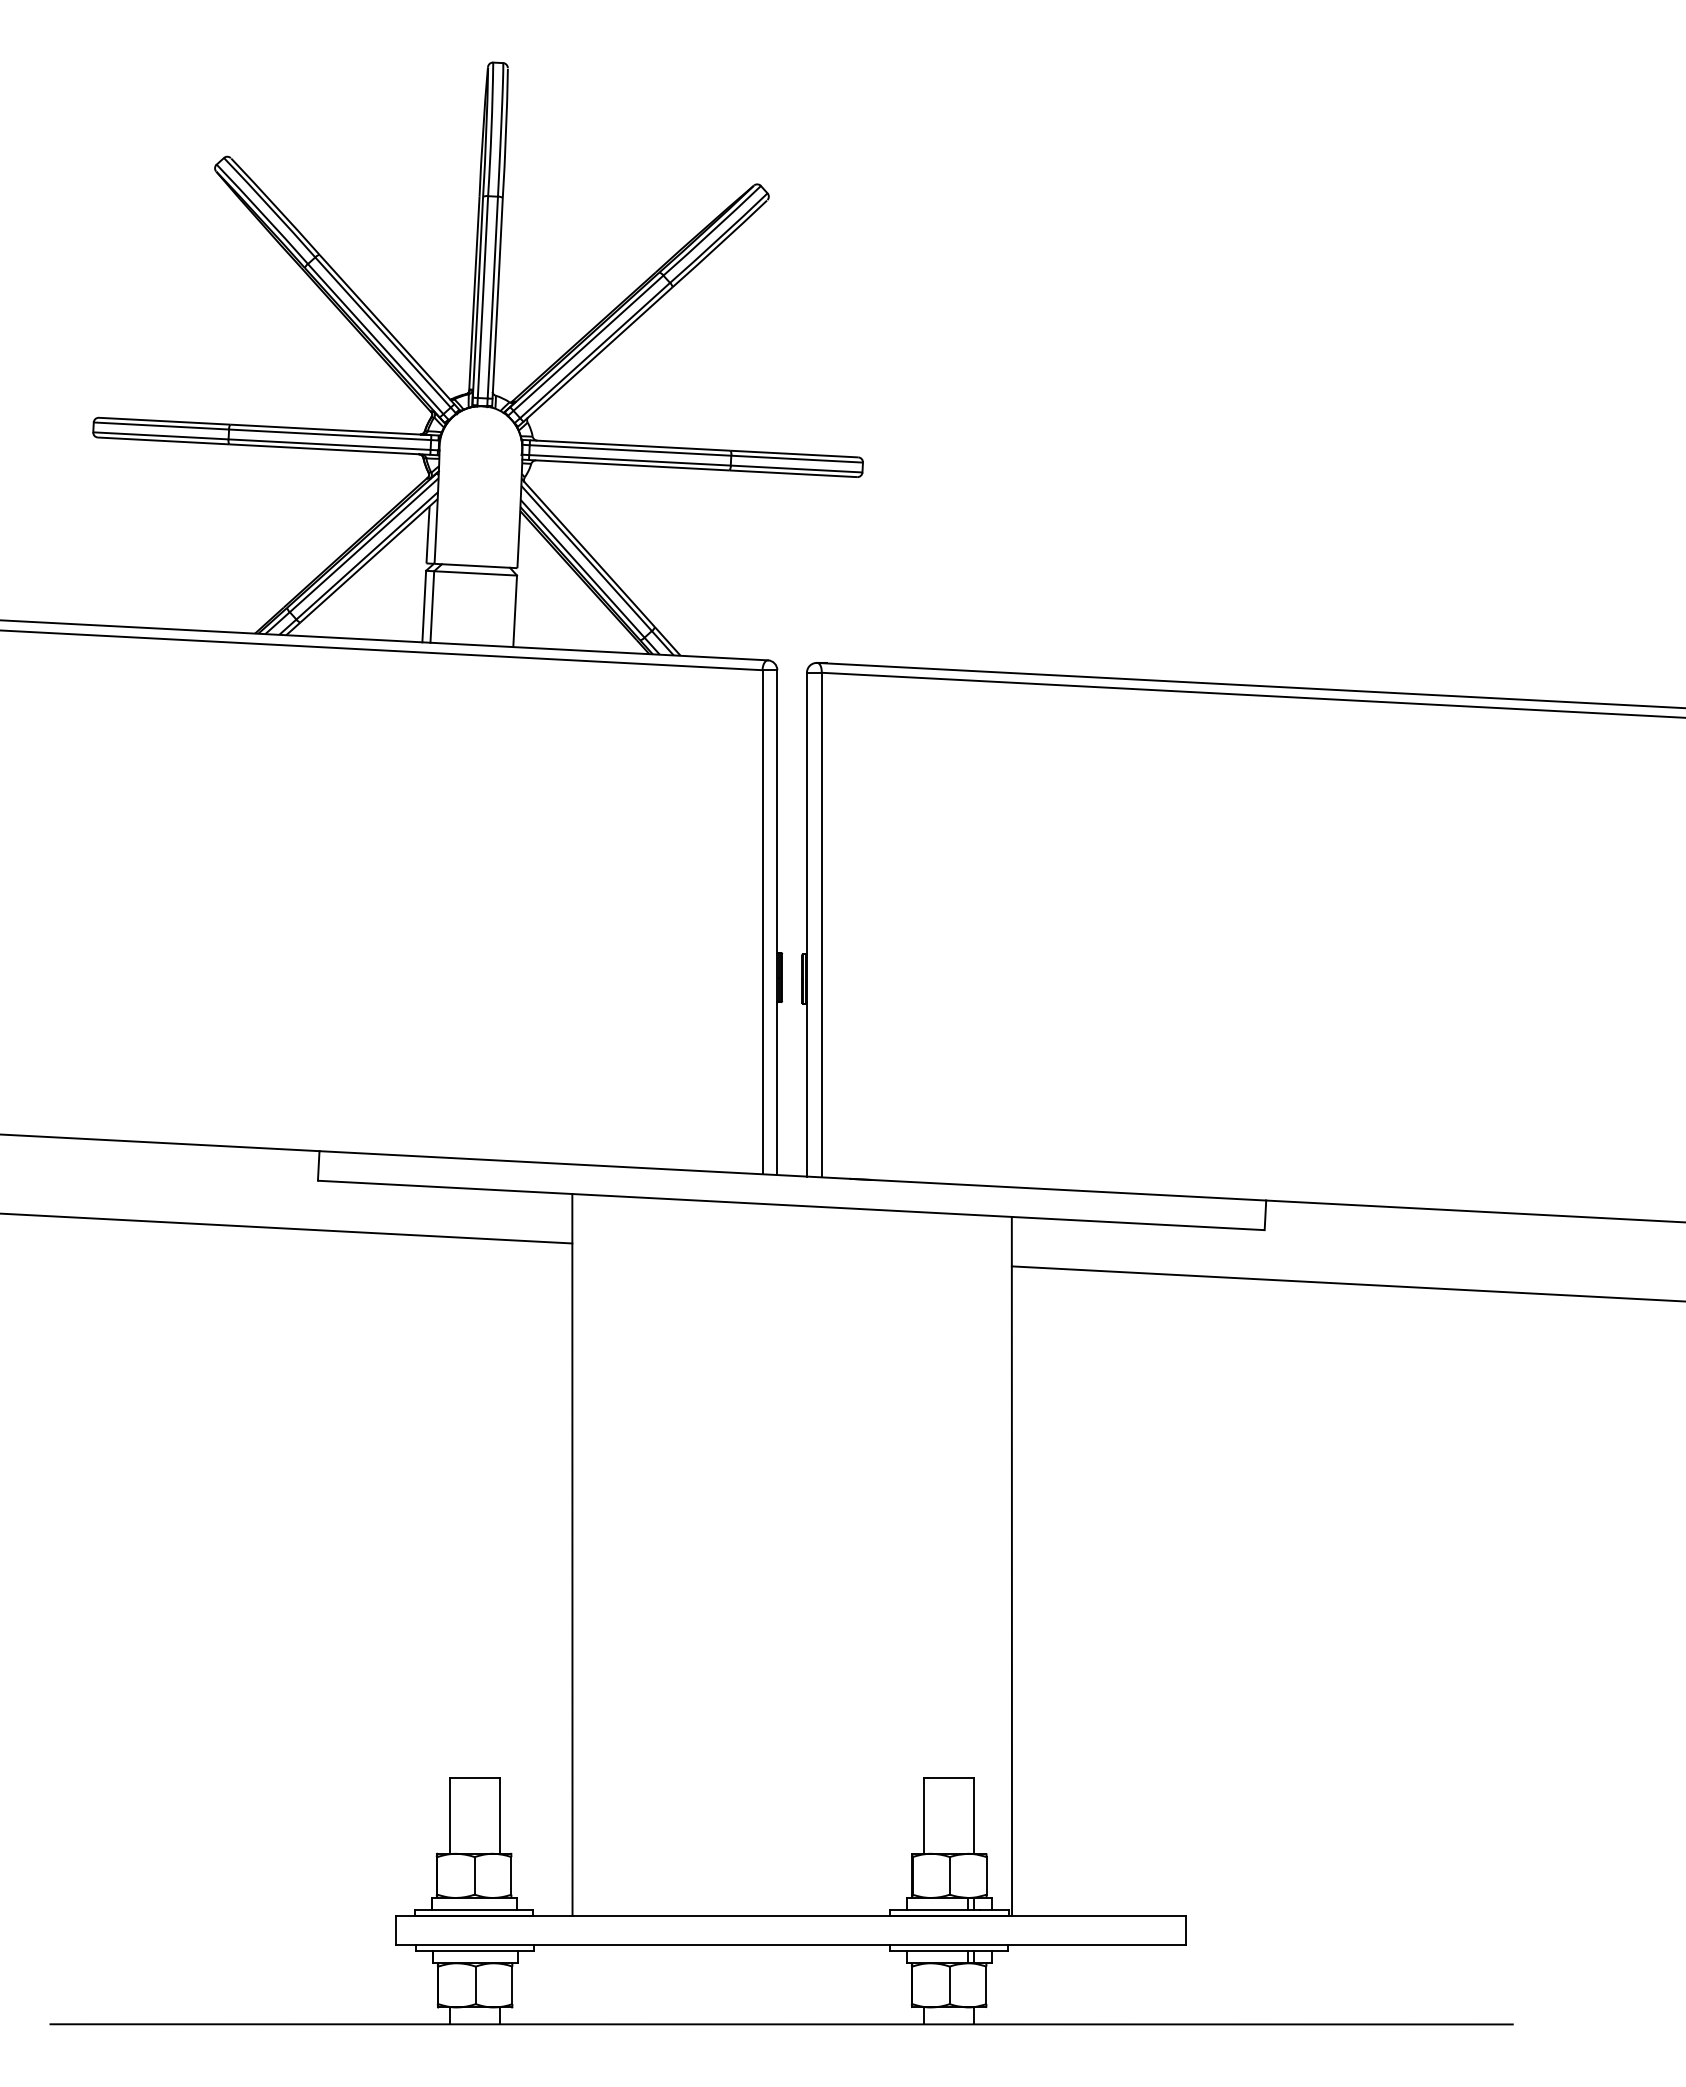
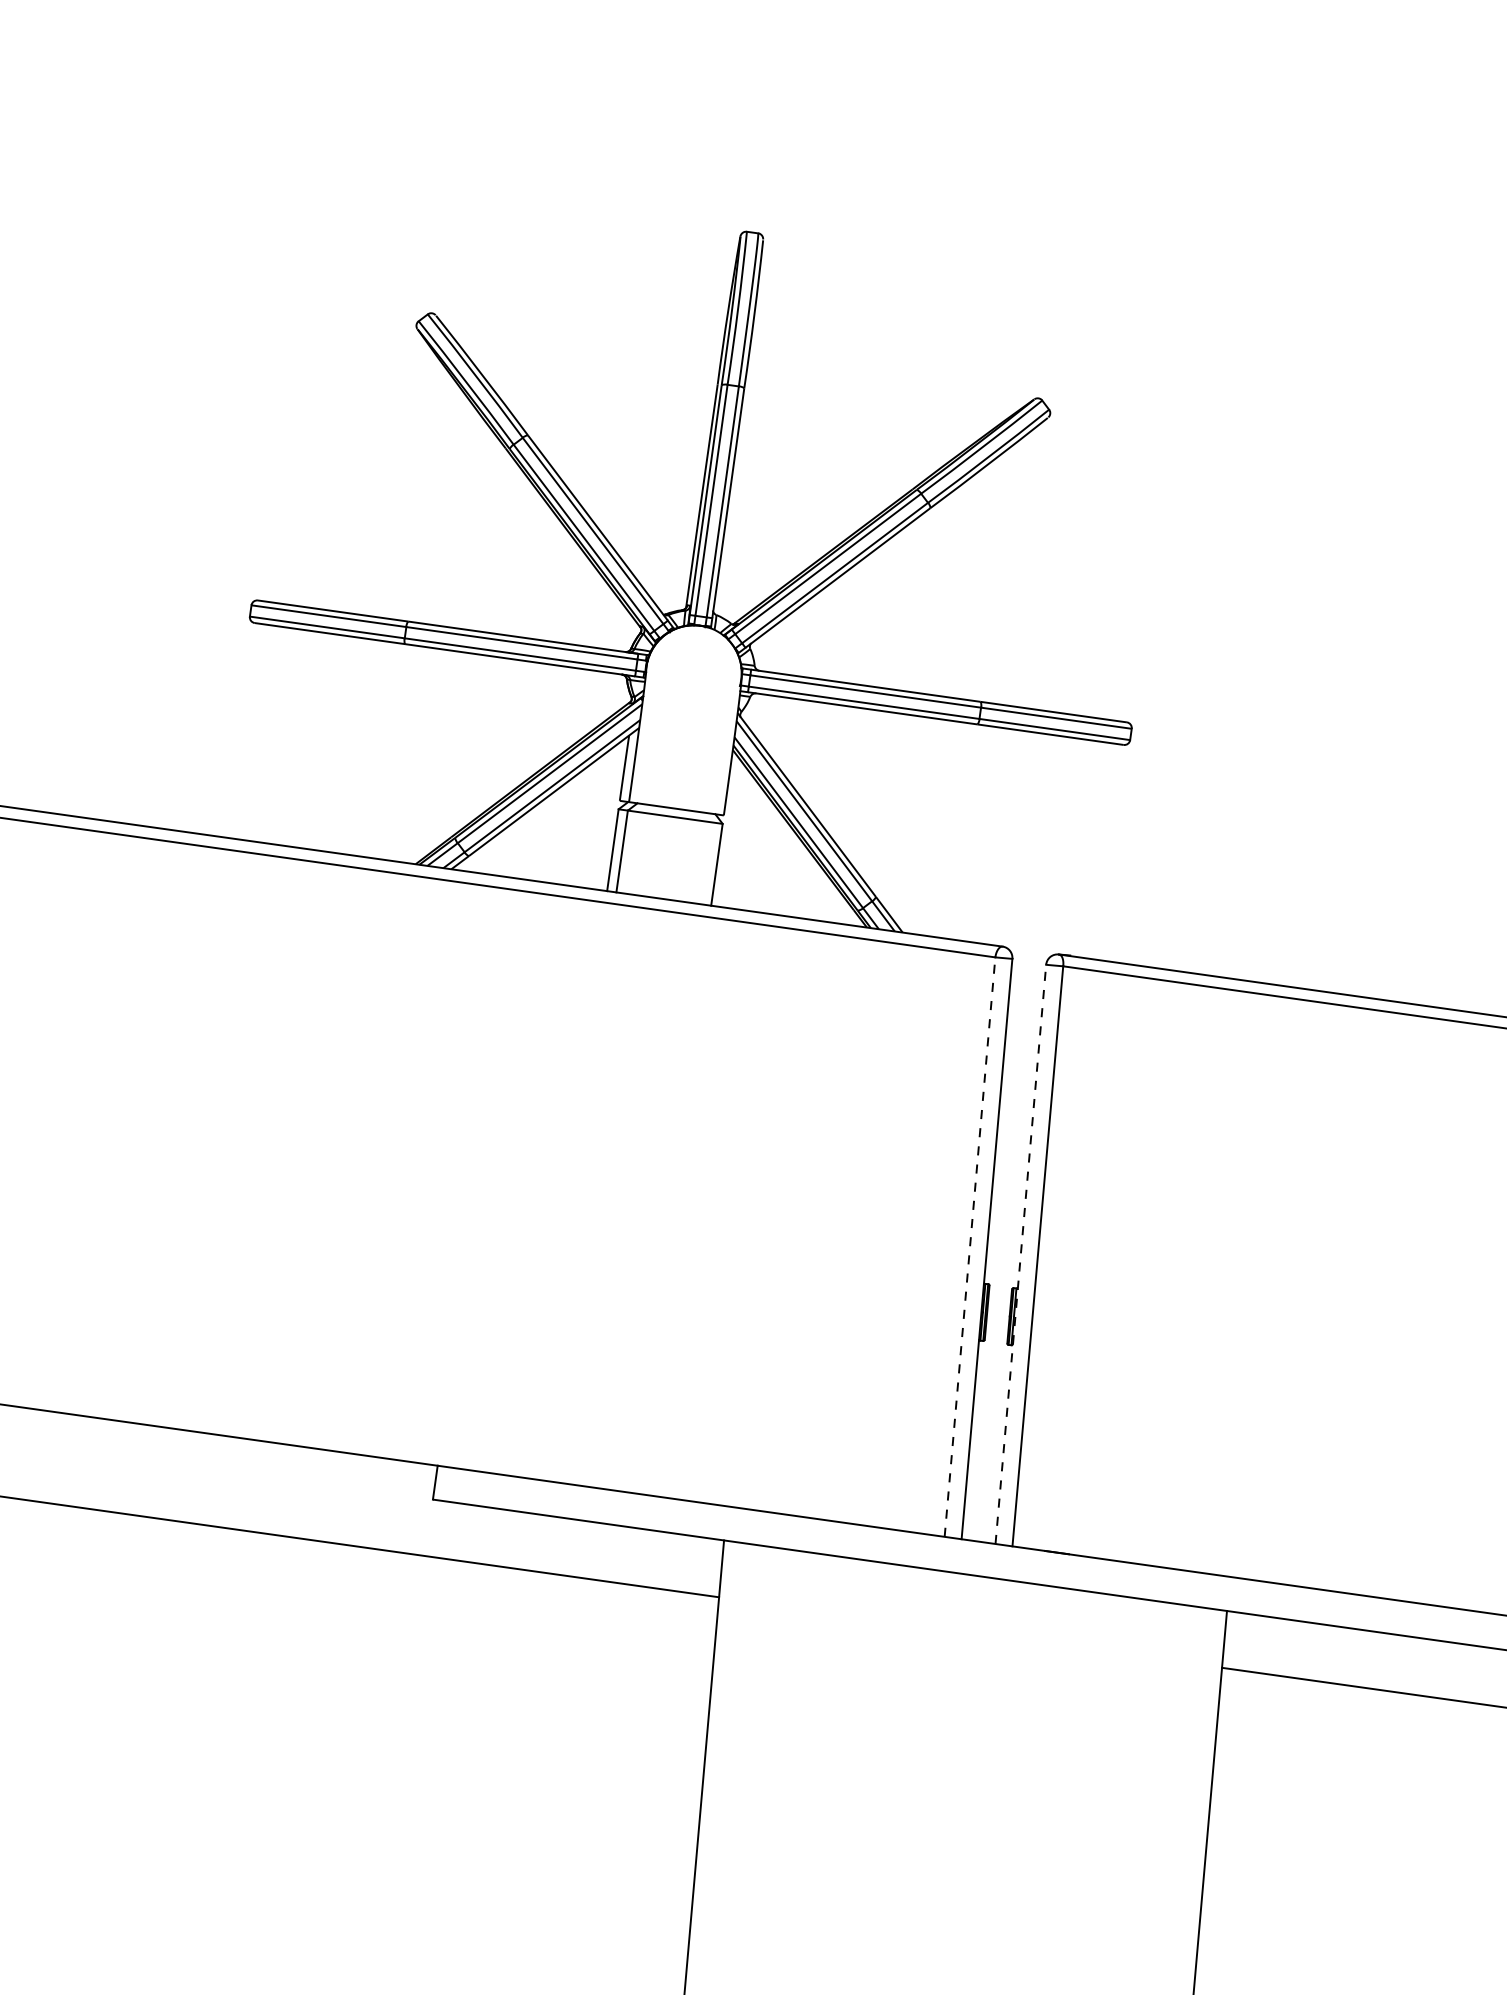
line: (762, 921) -> (970, 1246), solid -> dashed
line: (806, 924) -> (1020, 1254), solid -> dashed

